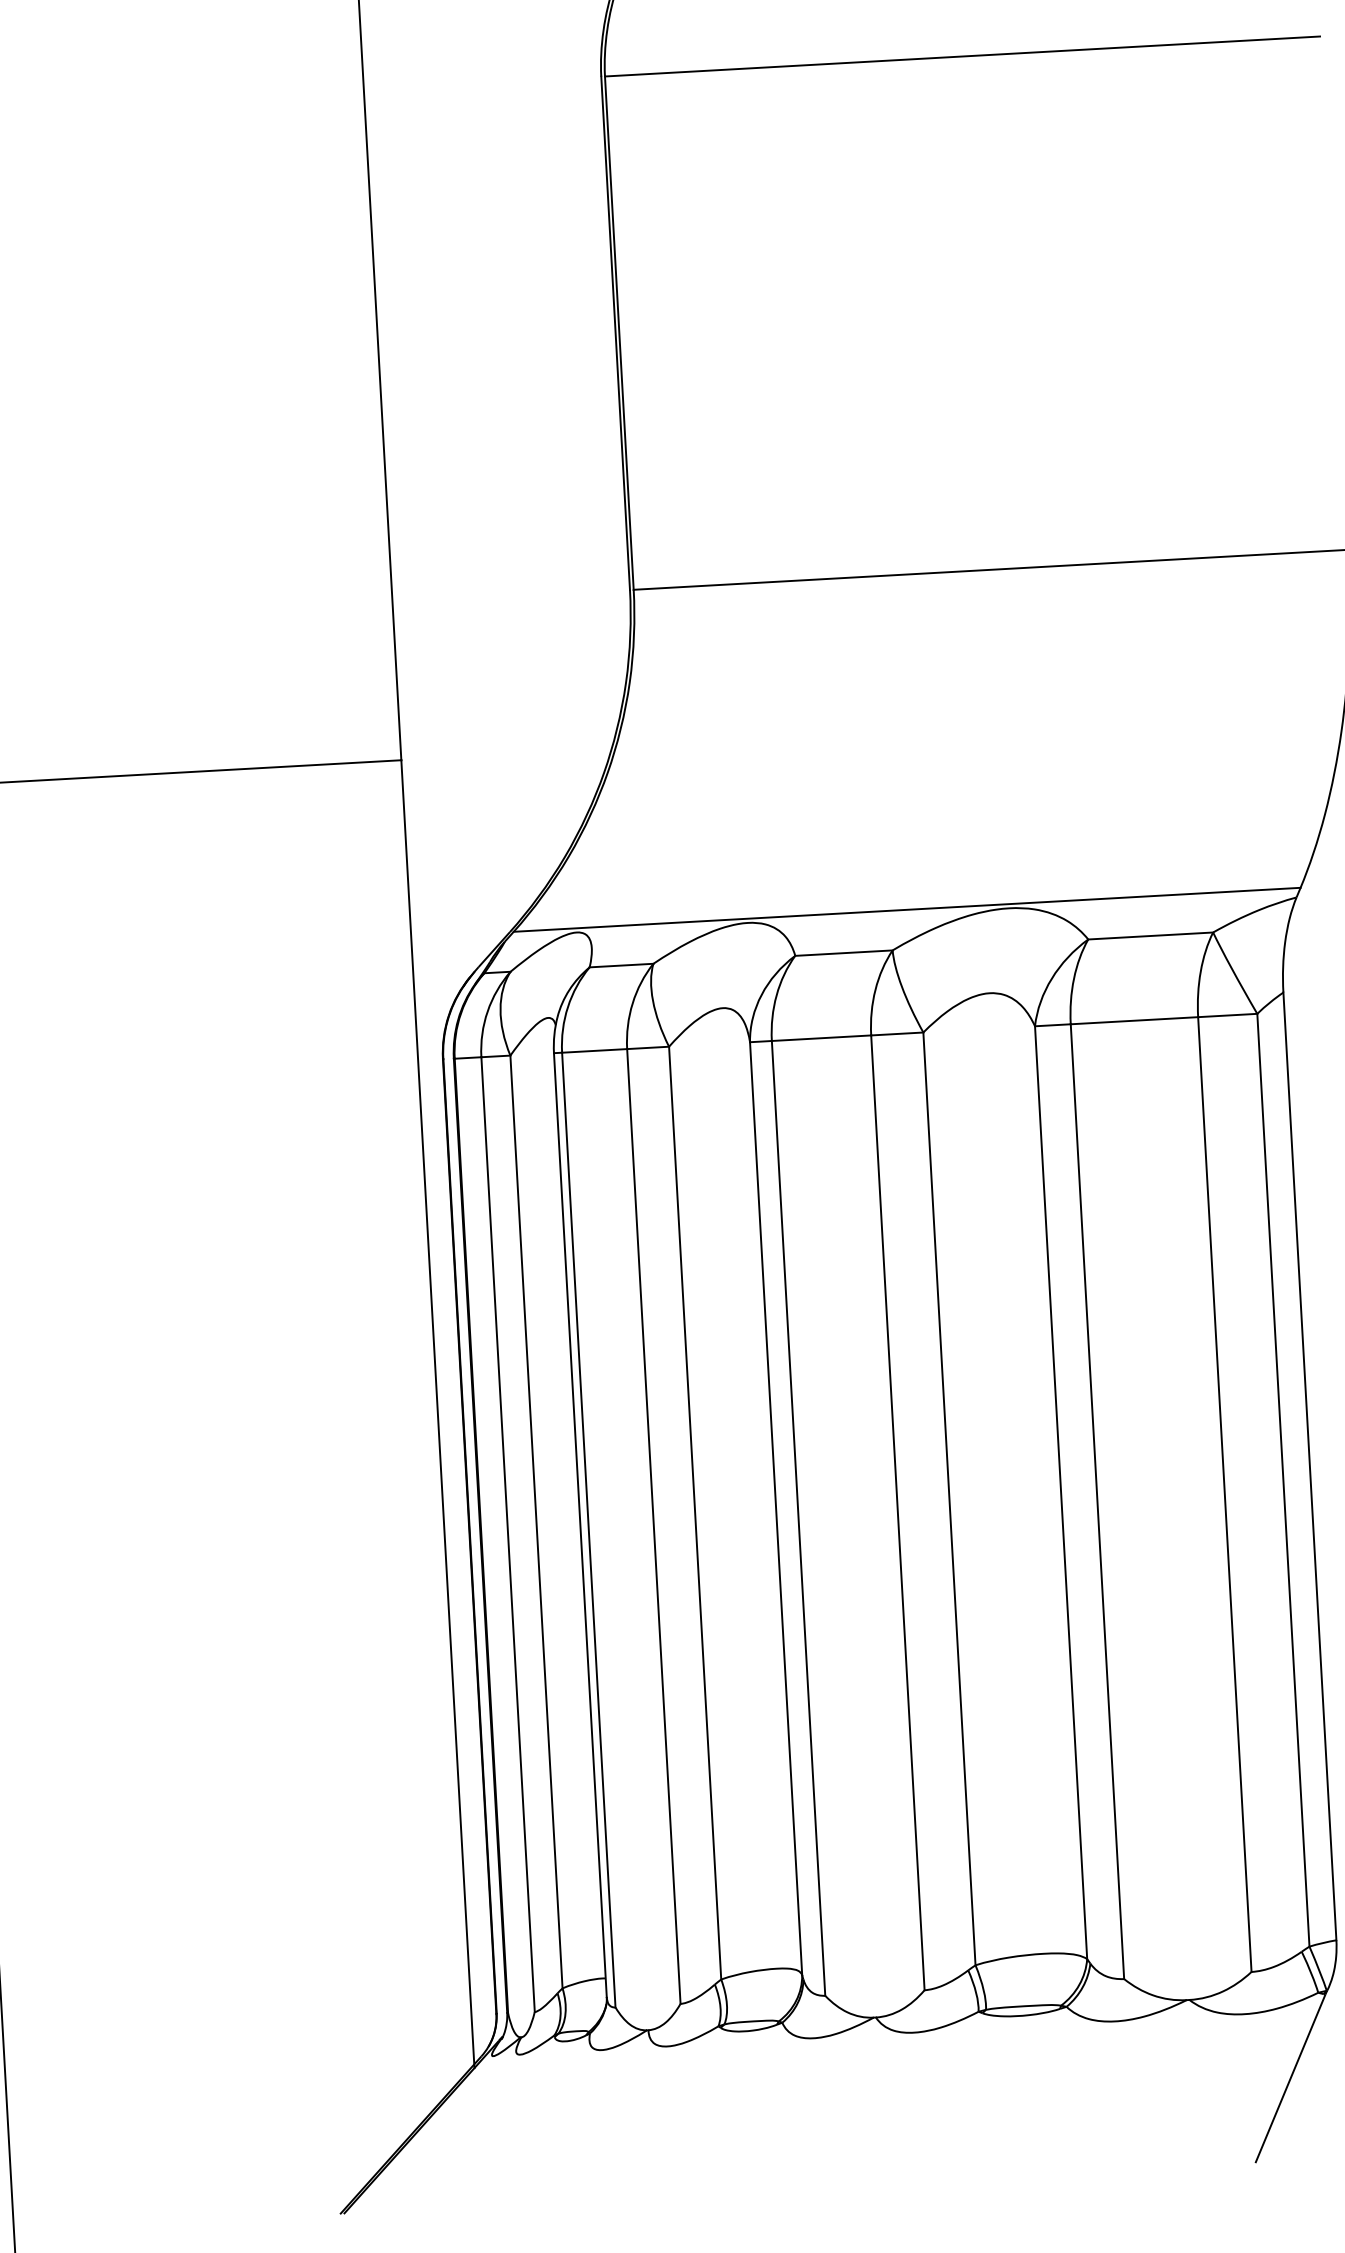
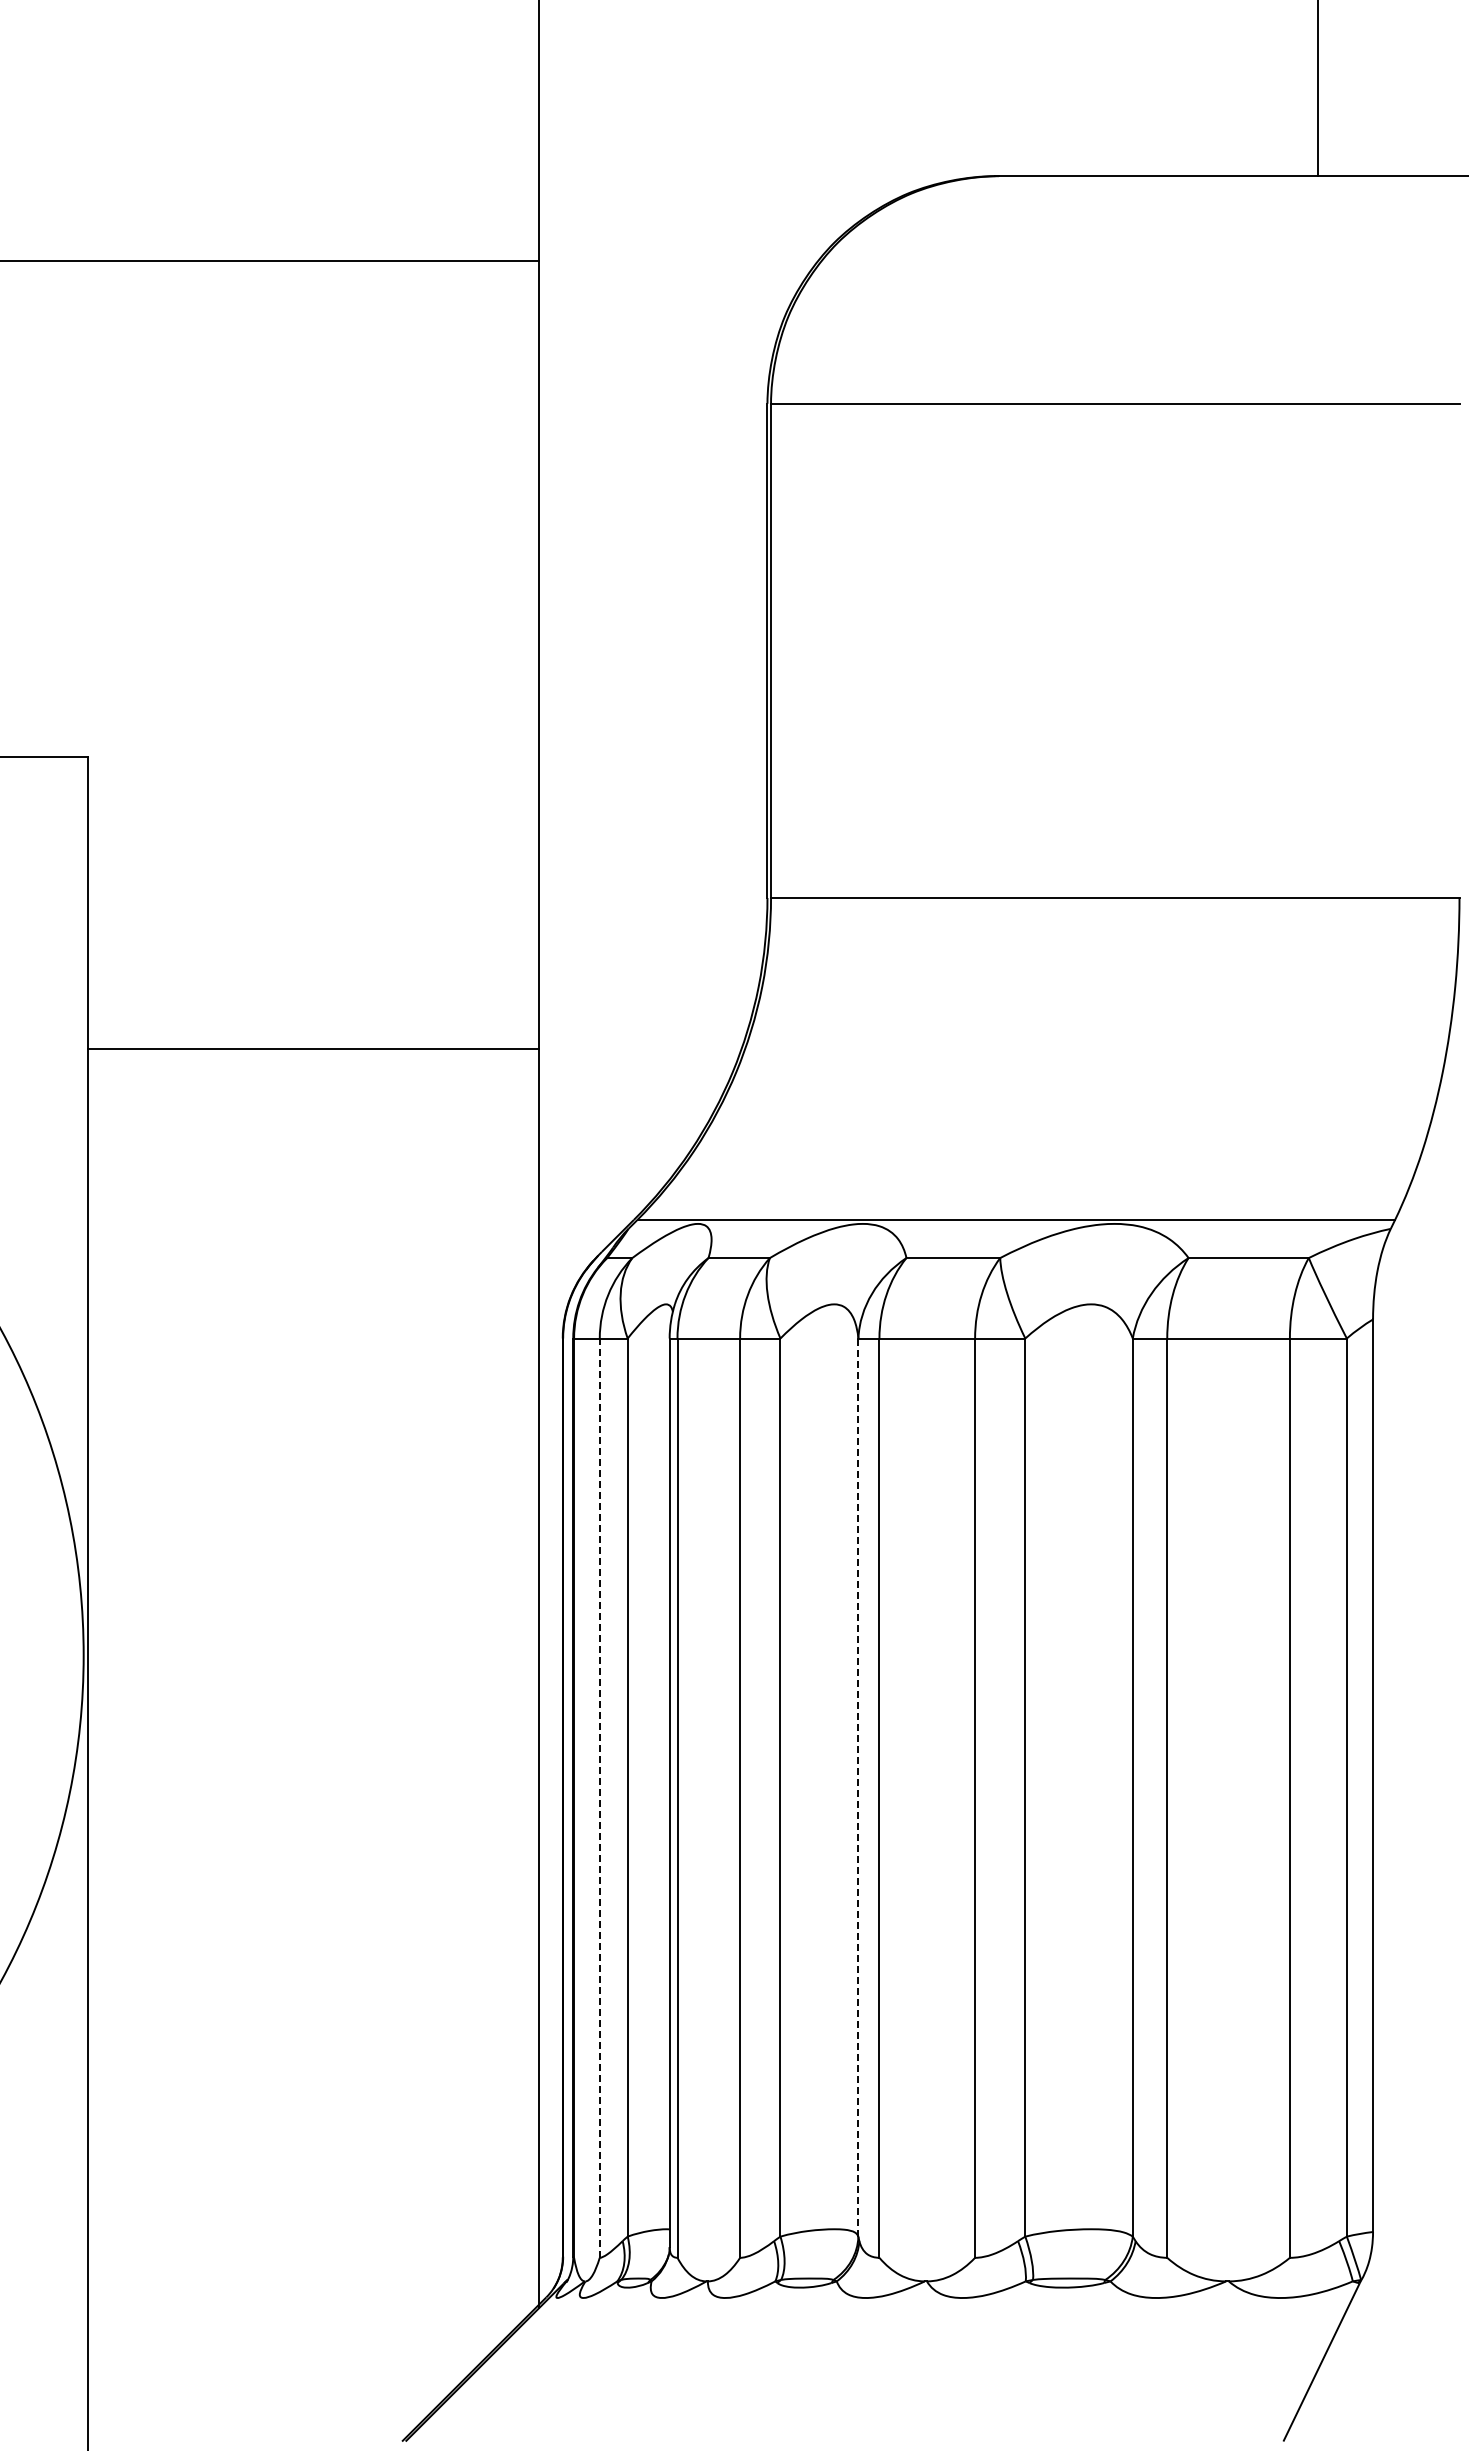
line: (776, 1508) -> (858, 1787), solid -> dashed
line: (507, 1534) -> (599, 1798), solid -> dashed

